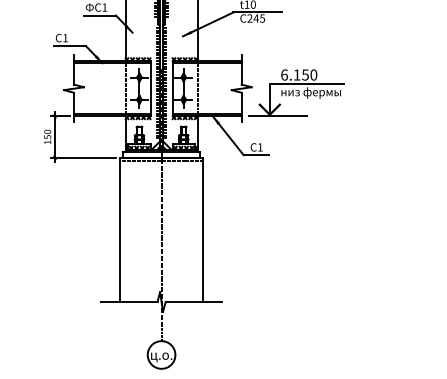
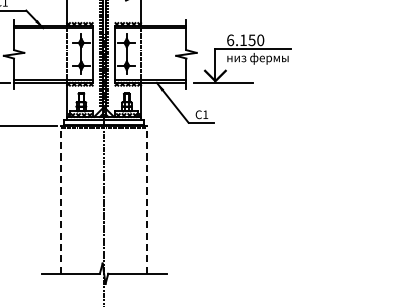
line: (120, 229) -> (61, 199), solid -> dashed
line: (203, 229) -> (147, 199), solid -> dashed

